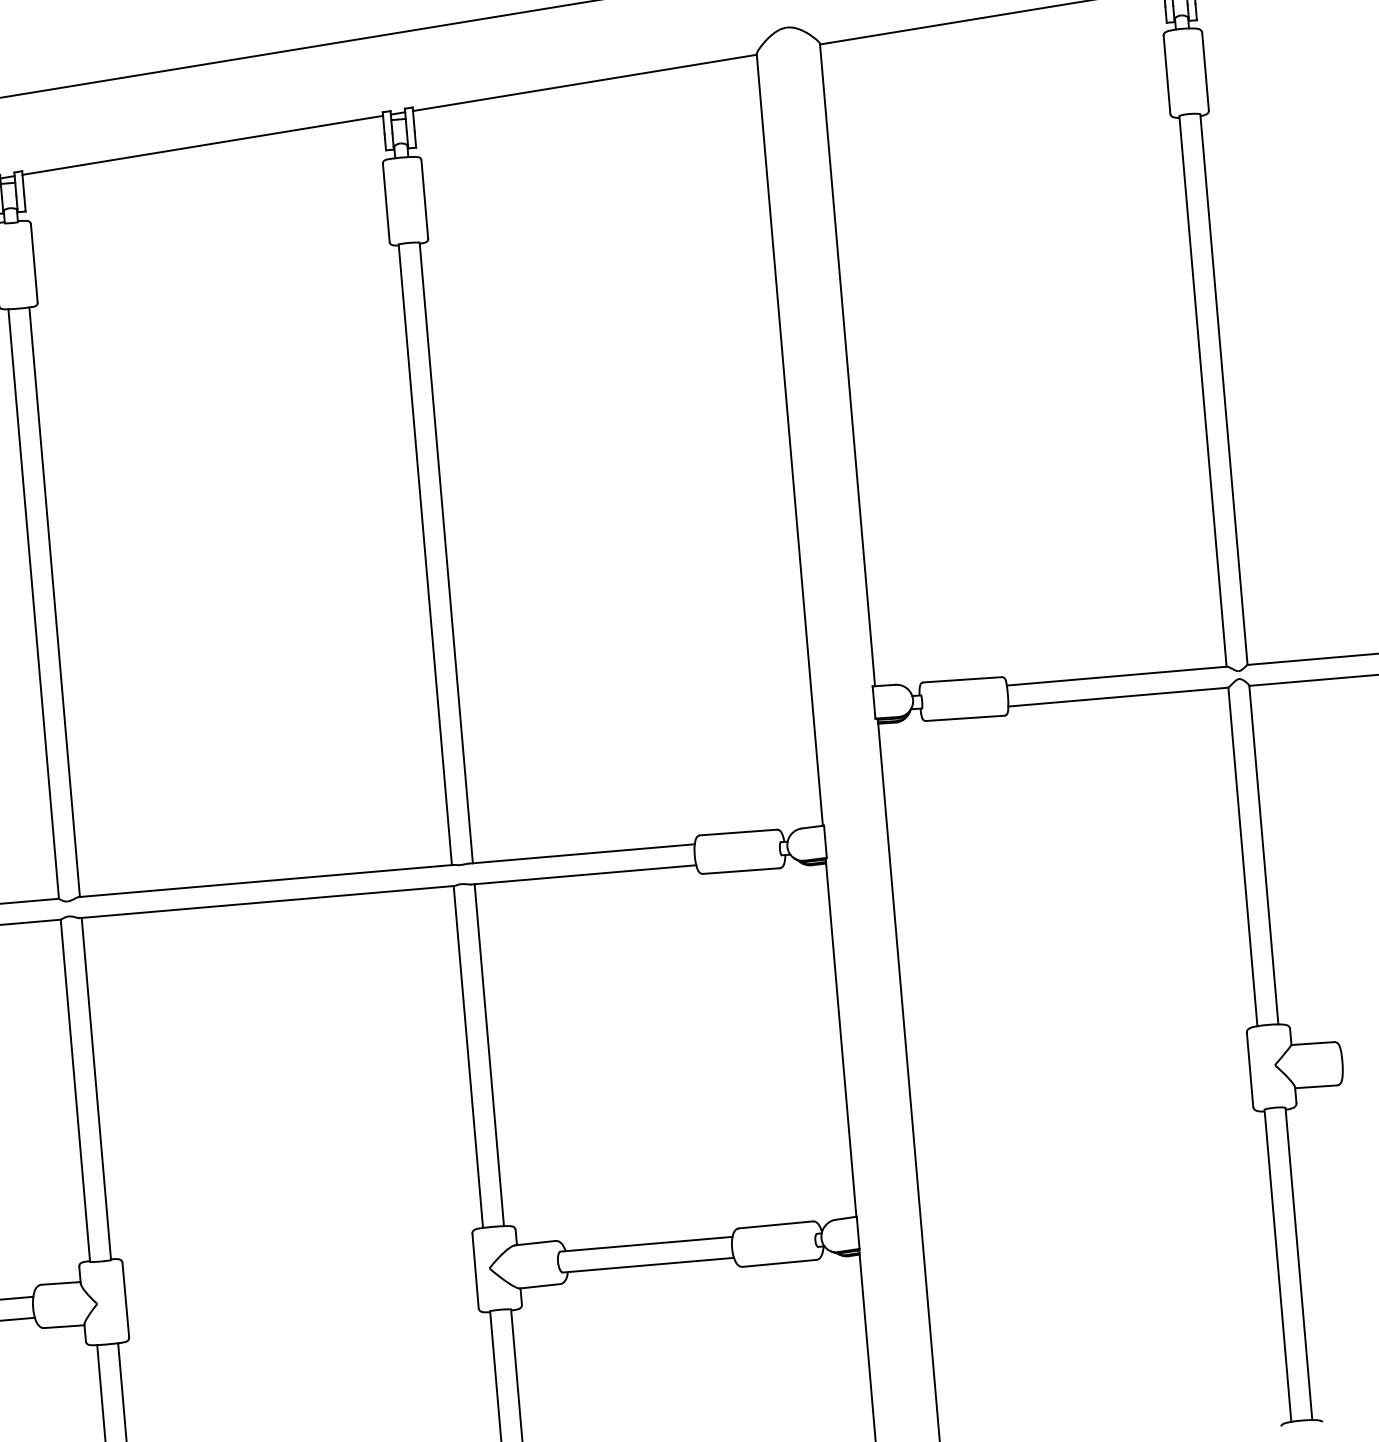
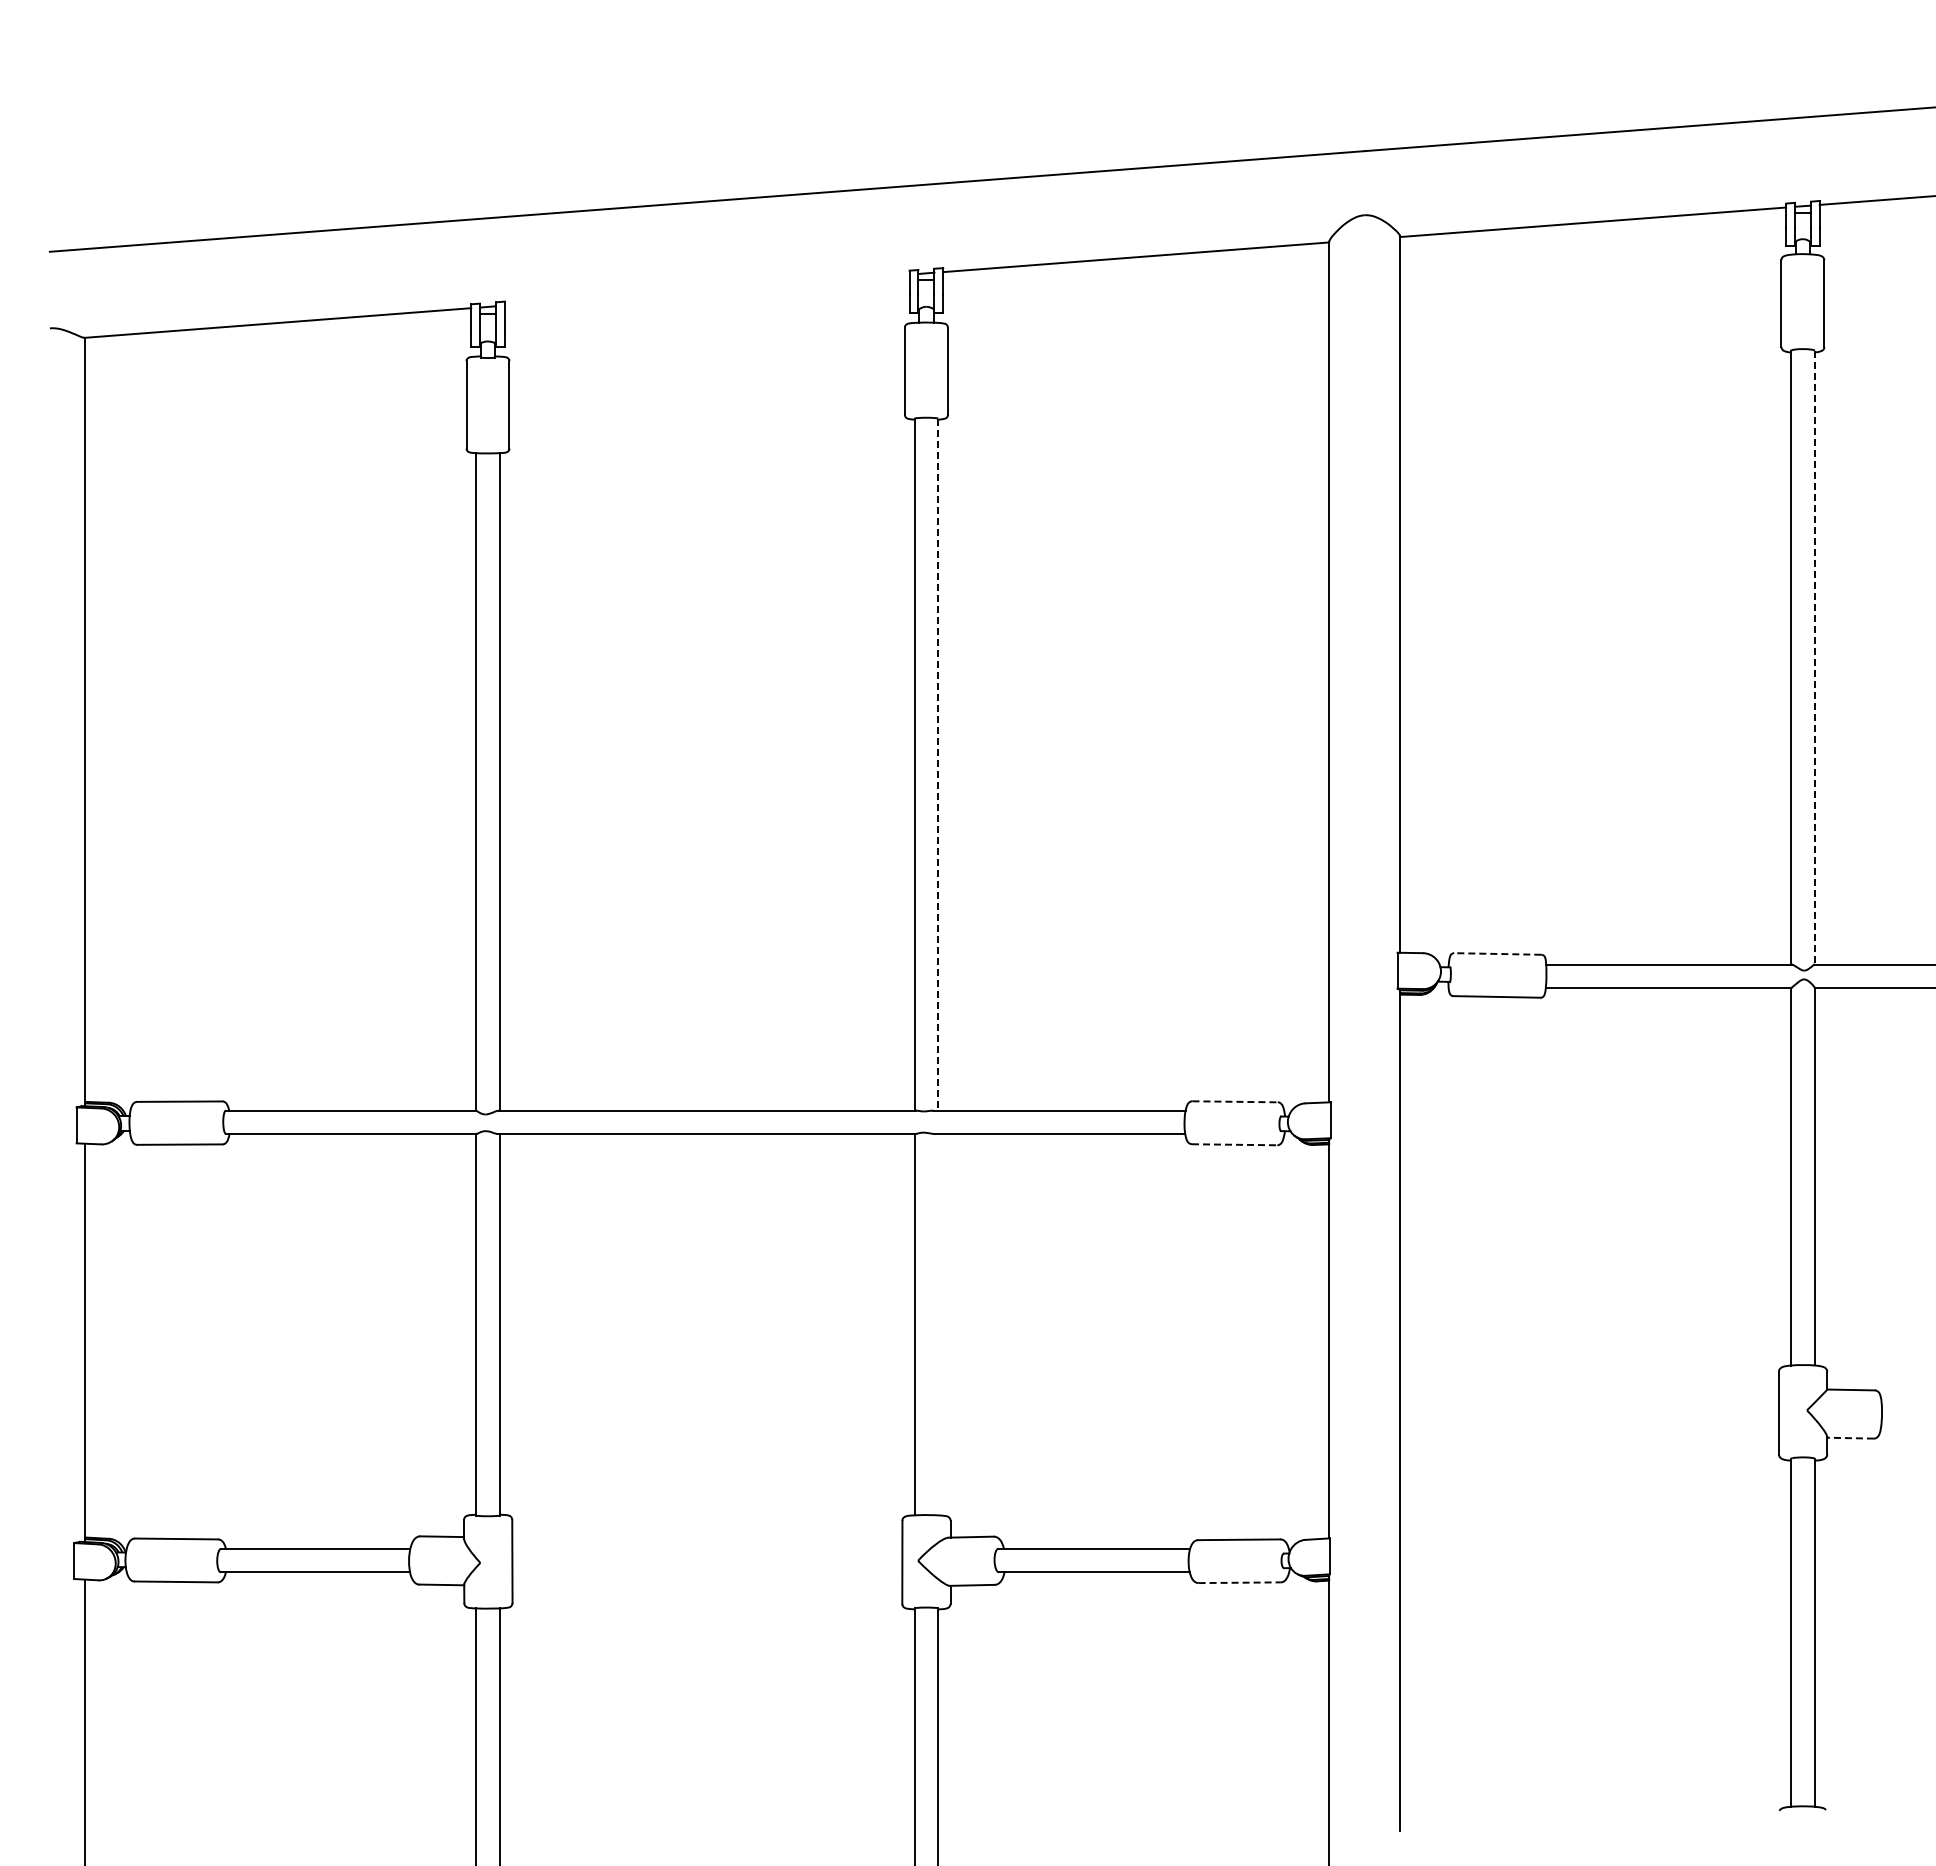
line: (202, 144) -> (706, 289), removed
line: (1223, 389) -> (1814, 657), solid -> dashed
line: (446, 553) -> (938, 765), solid -> dashed
line: (962, 679) -> (1497, 953), solid -> dashed
line: (738, 832) -> (1235, 1101), solid -> dashed
line: (741, 870) -> (1234, 1144), solid -> dashed
line: (489, 1055) -> (938, 1324), removed
line: (1316, 1087) -> (1850, 1438), solid -> dashed
line: (780, 1263) -> (1240, 1582), solid -> dashed

